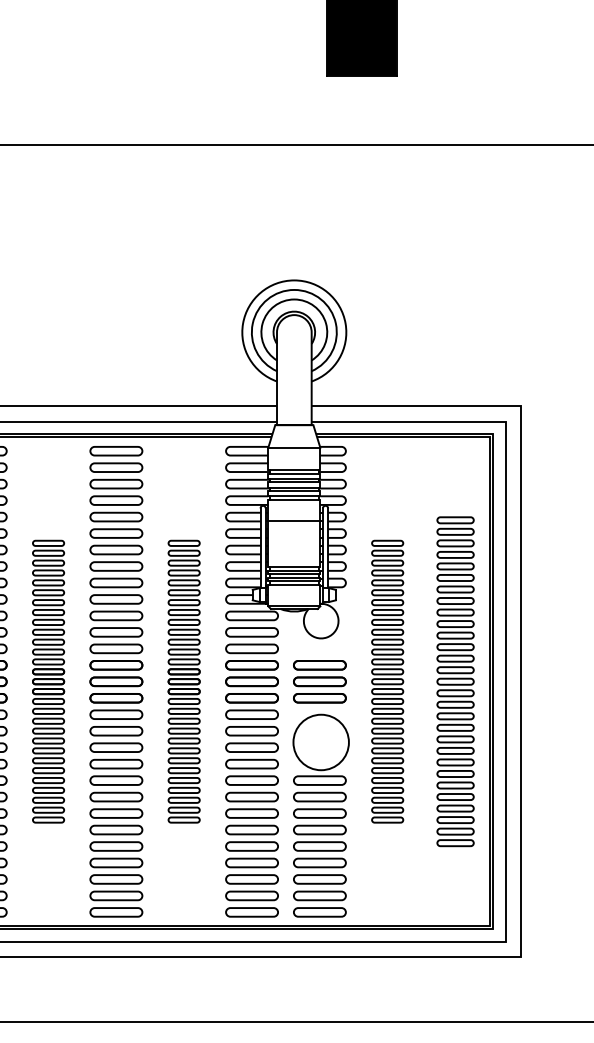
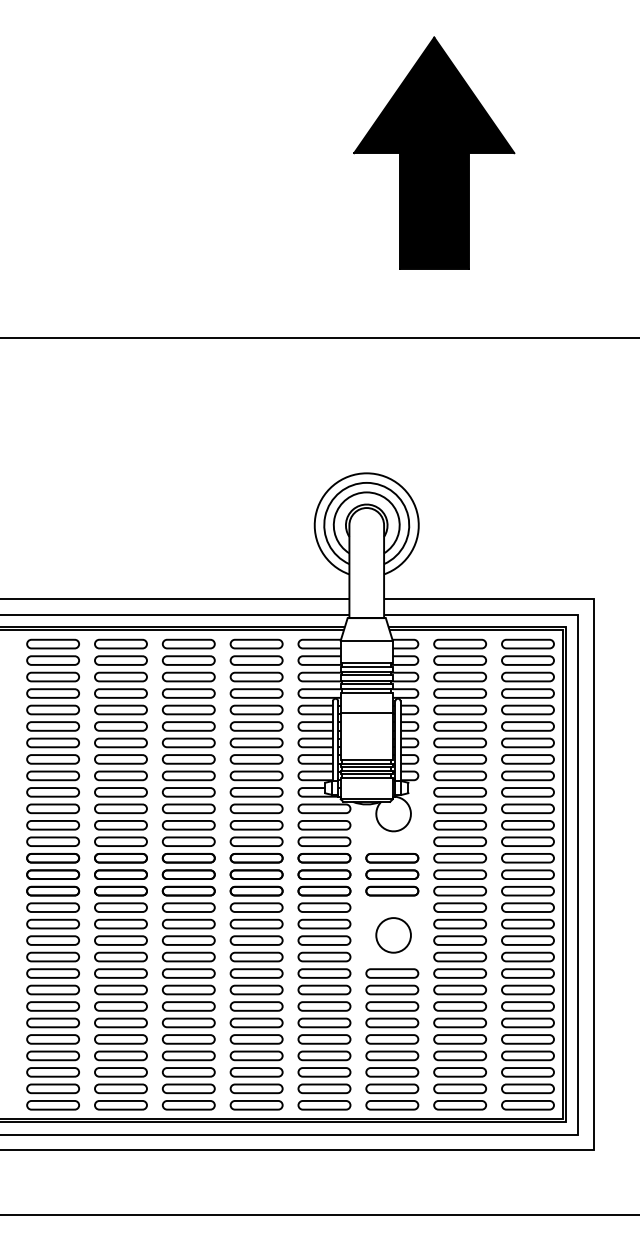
part: (48, 681) -> (120, 874), size x1.67
part: (184, 681) -> (256, 874), size x1.67
part: (387, 681) -> (459, 874), size x1.67
part: (455, 681) -> (527, 874), size x1.43
circle: (321, 742) -> (393, 935), size x0.62

